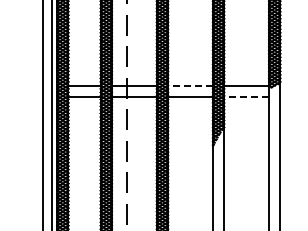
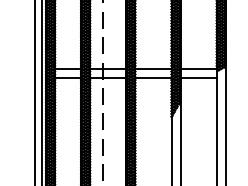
line: (190, 86) -> (153, 69), dashed -> solid
line: (246, 97) -> (198, 78), dashed -> solid

